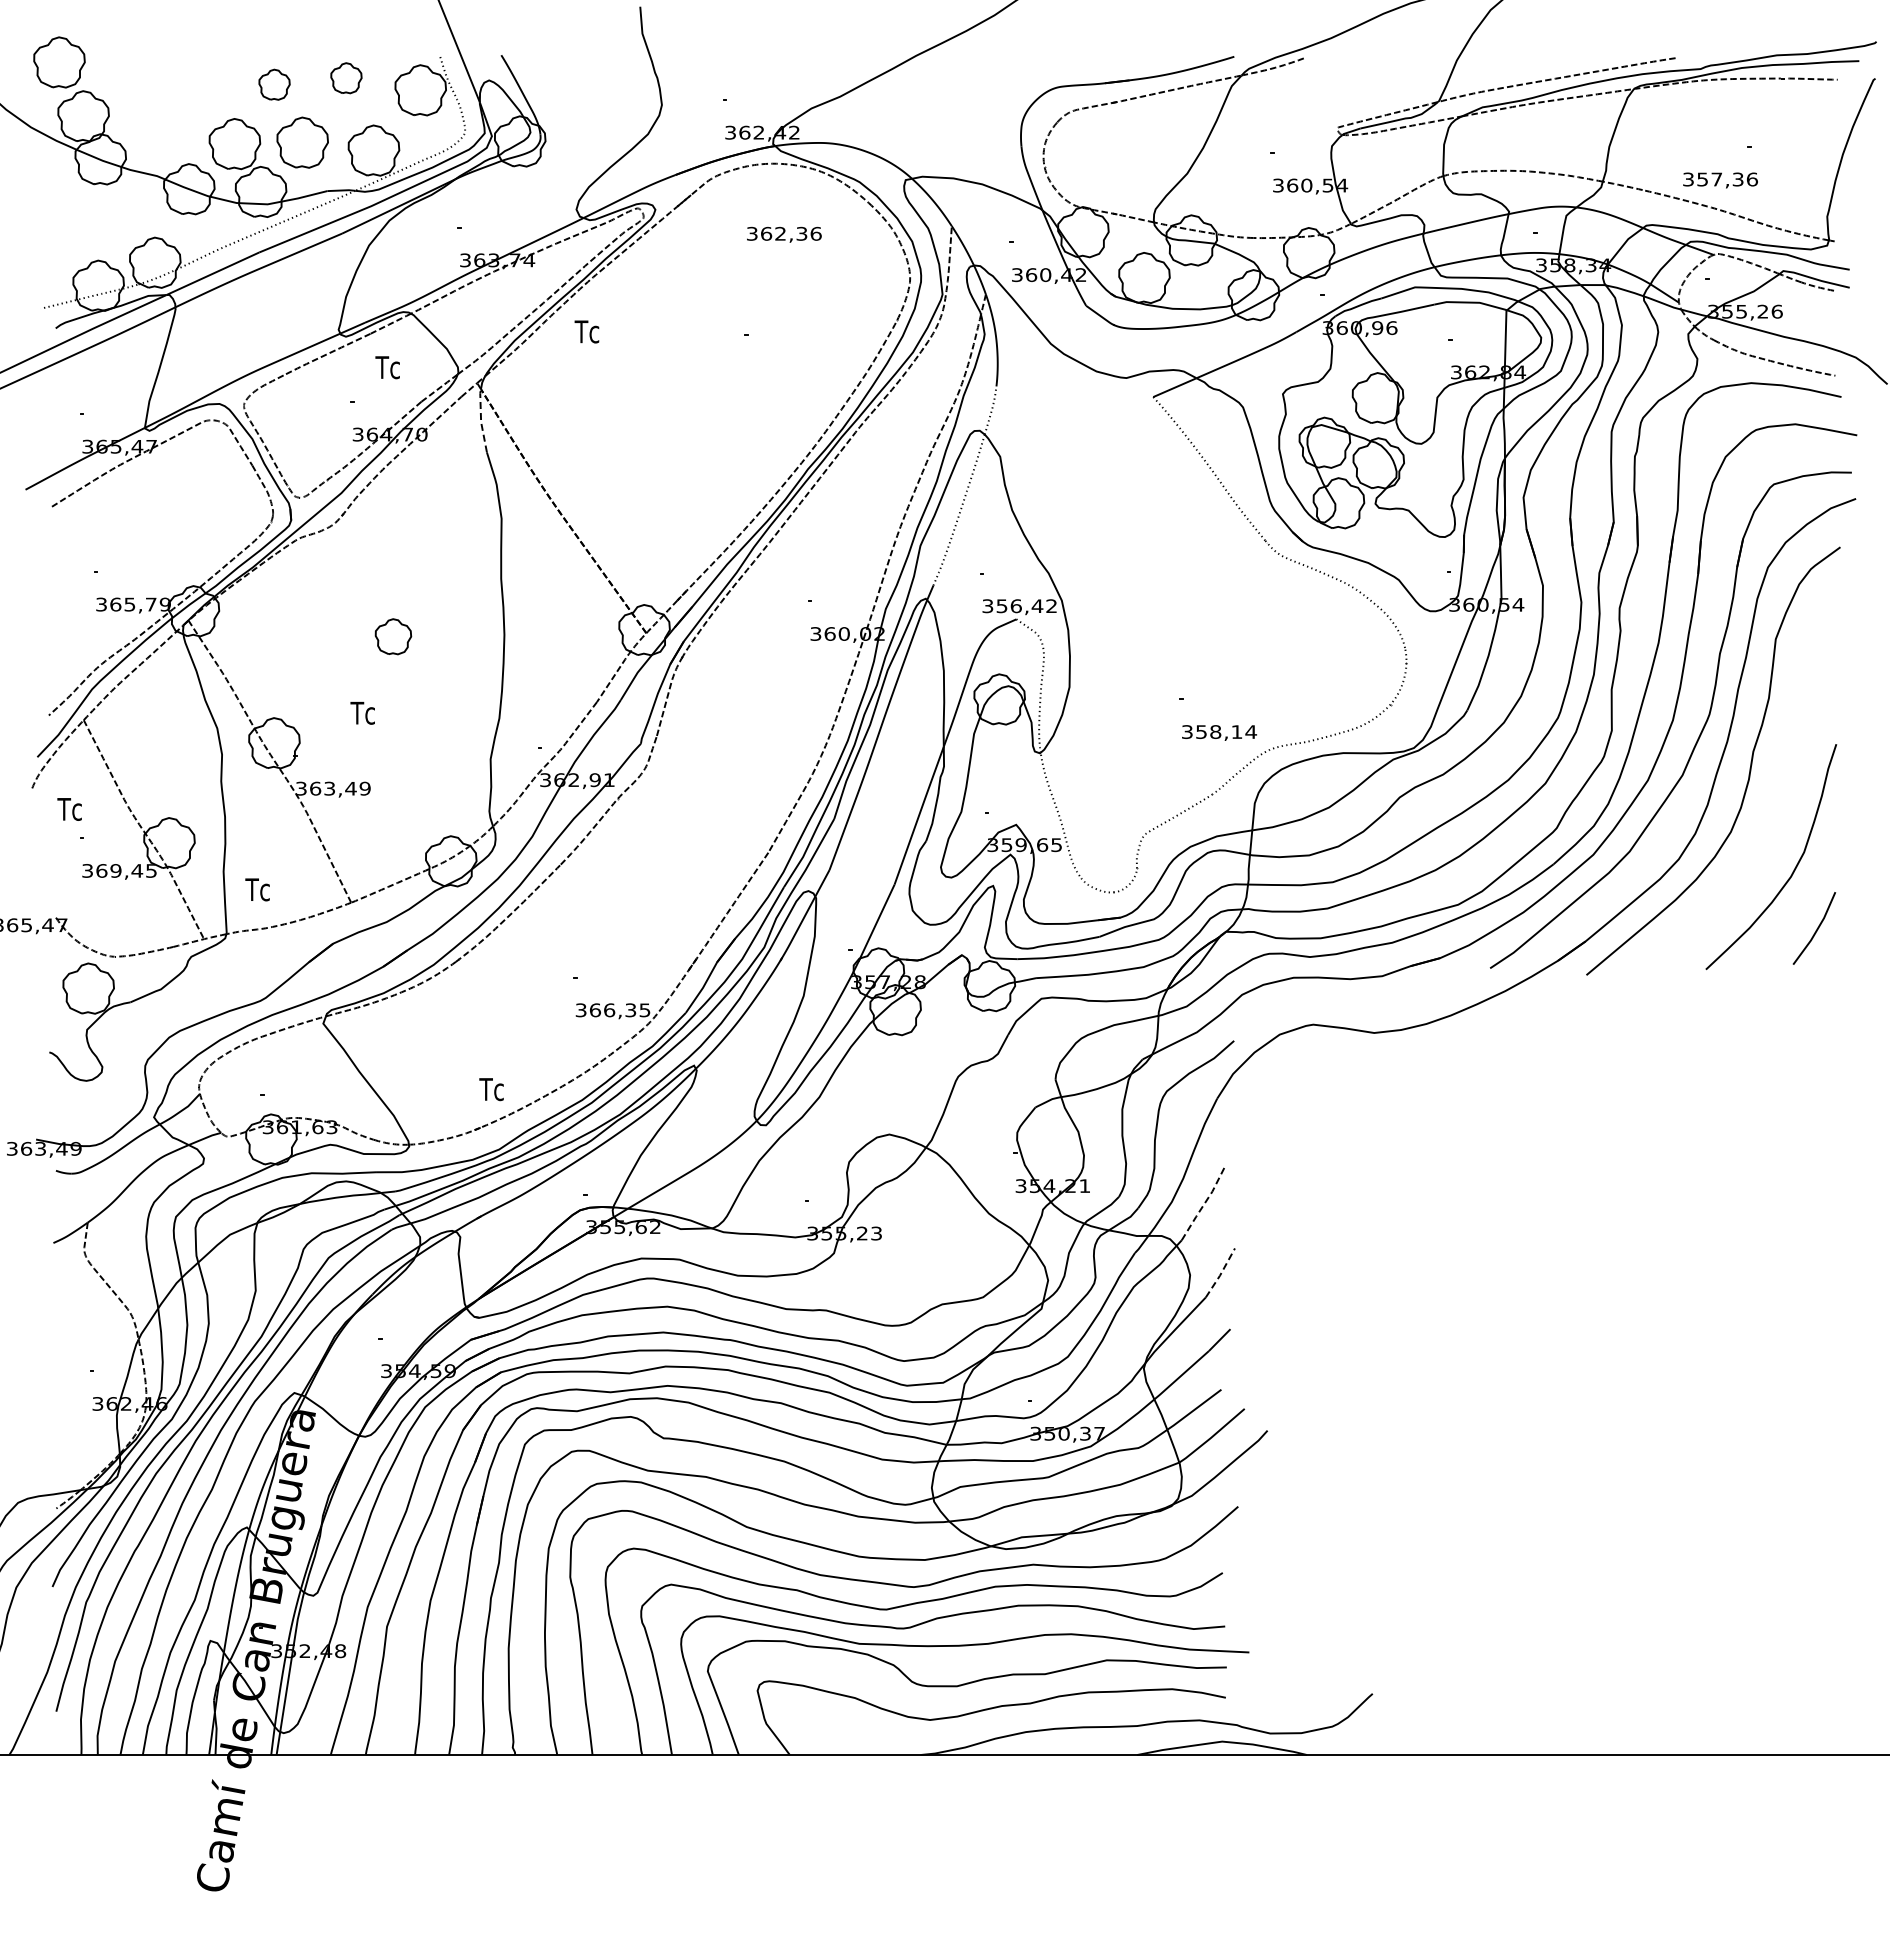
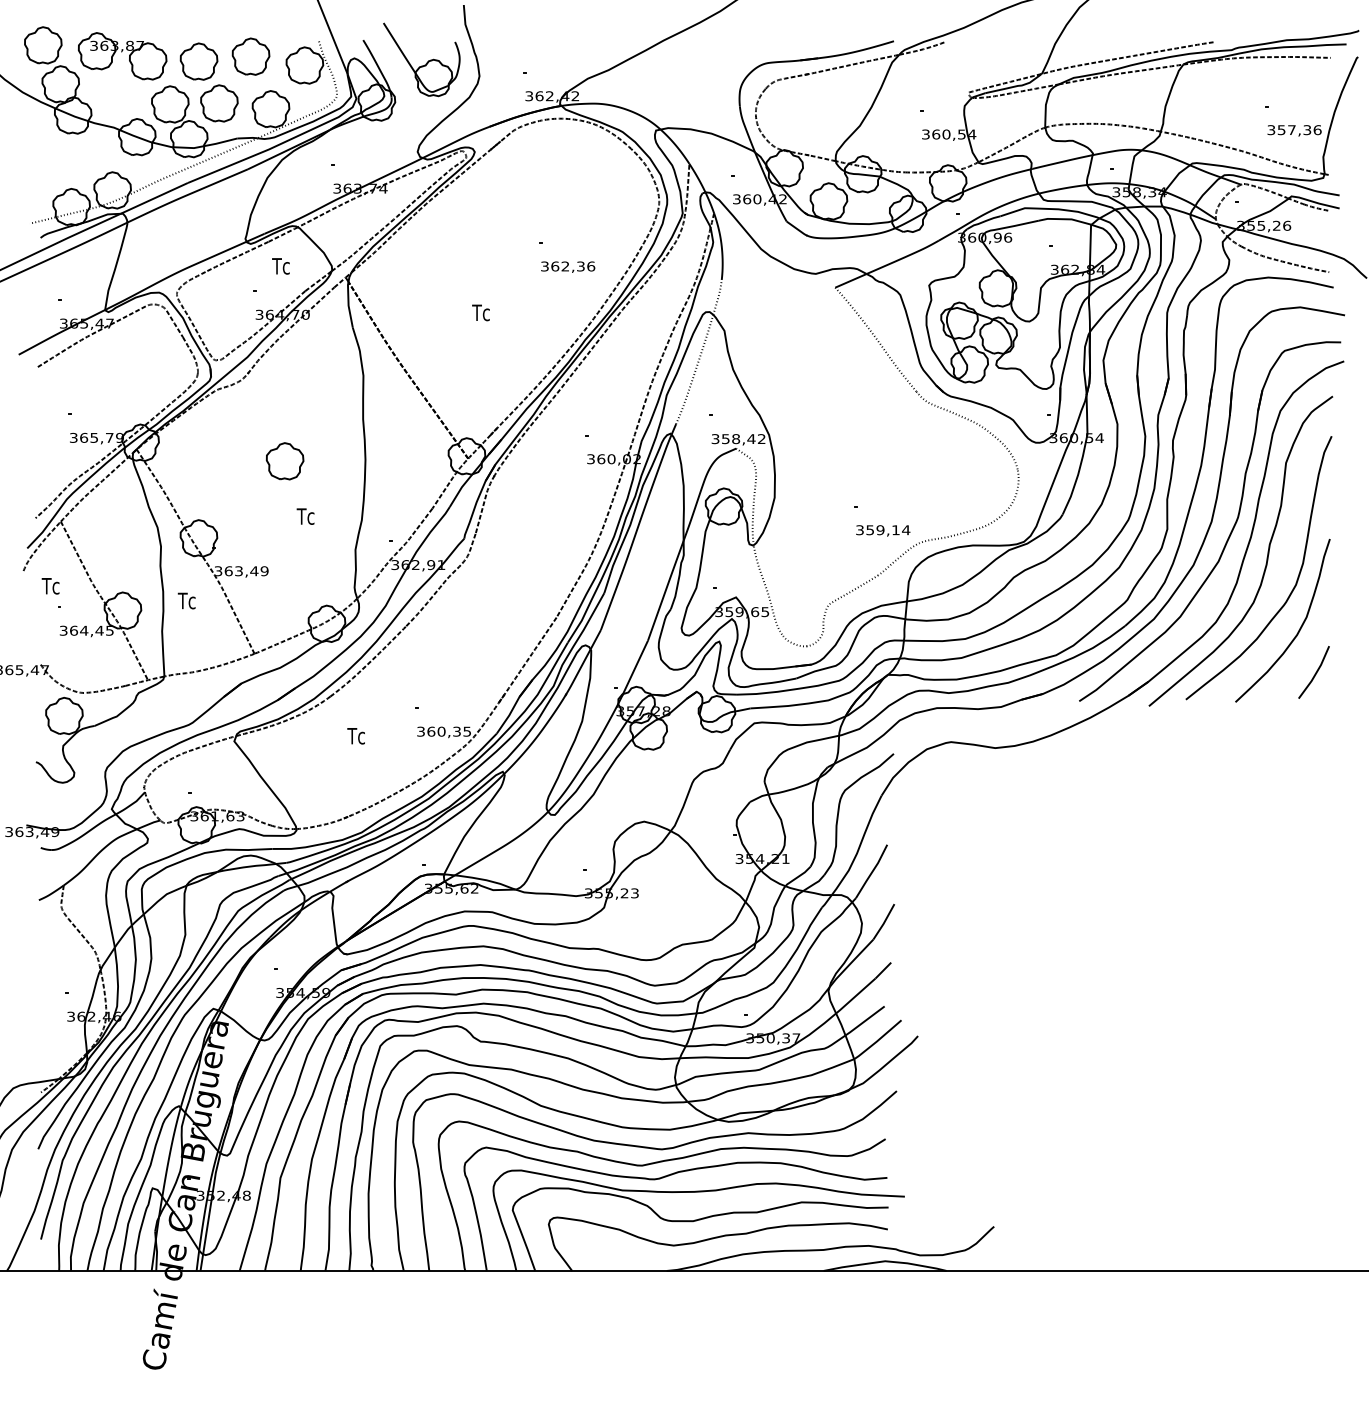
part: (168, 77) -> (122, 56), added
part: (346, 78) -> (251, 56), size x1.67
part: (274, 84) -> (198, 61), size x1.67
part: (589, 85) -> (427, 62), added
text: (1720, 180) -> (1294, 130), moved
text: (784, 234) -> (568, 266), moved
text: (586, 331) -> (480, 312), moved
line: (481, 420) -> (348, 304), dashed -> solid
text: (1015, 605) -> (735, 438), 356,42 -> 358,42
part: (393, 636) -> (285, 461), size x1.43
text: (362, 713) -> (305, 516), moved
text: (1215, 731) -> (880, 529), 358,14 -> 359,14
curve: (1790, 800) -> (1296, 579), added
text: (115, 870) -> (83, 630), 369,45 -> 364,45
text: (257, 889) -> (186, 600), moved
text: (609, 1010) -> (441, 731), 366,35 -> 360,35
text: (491, 1089) -> (356, 736), moved
line: (1204, 1203) -> (872, 871), dashed -> solid
line: (1221, 1273) -> (884, 922), dashed -> solid

